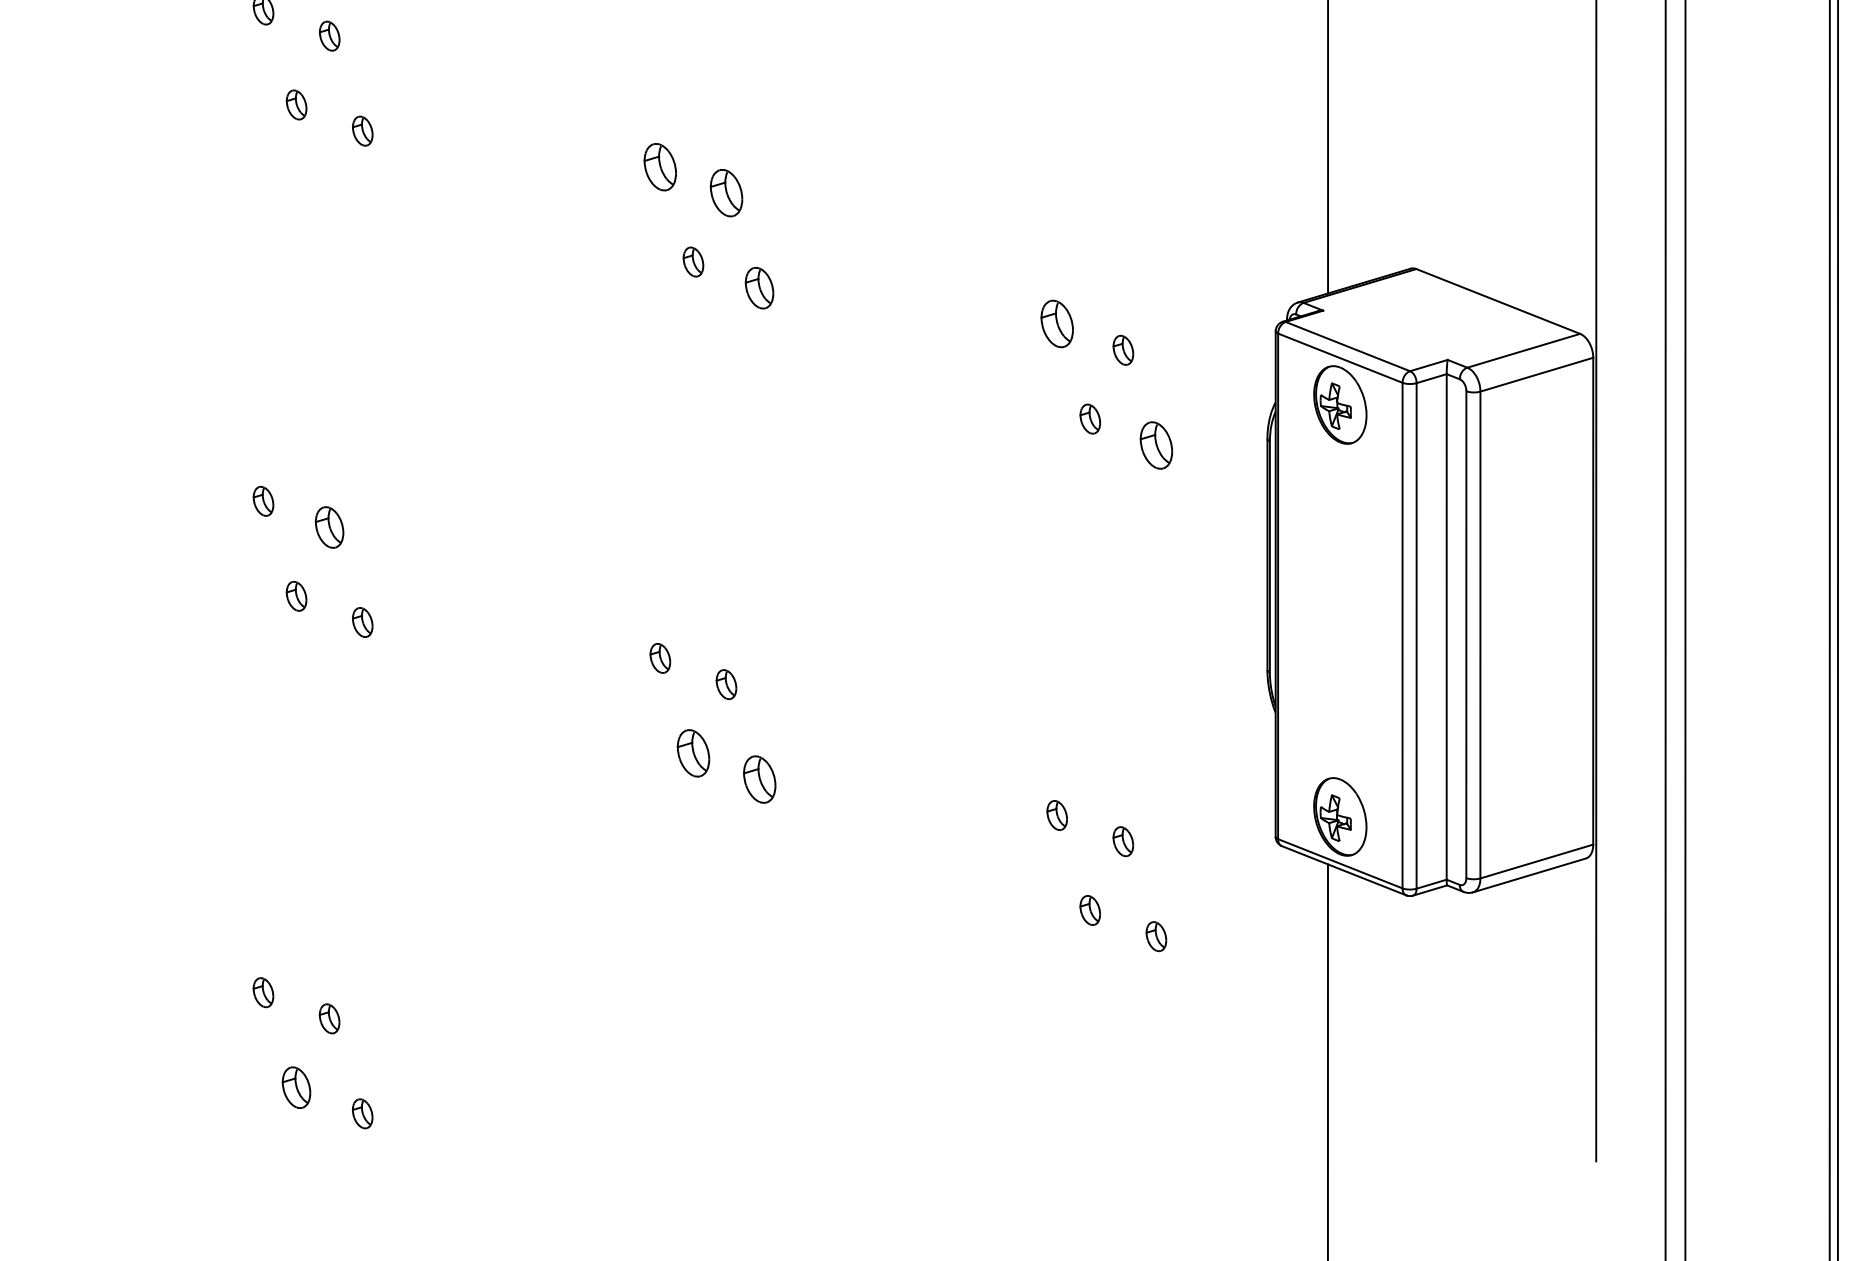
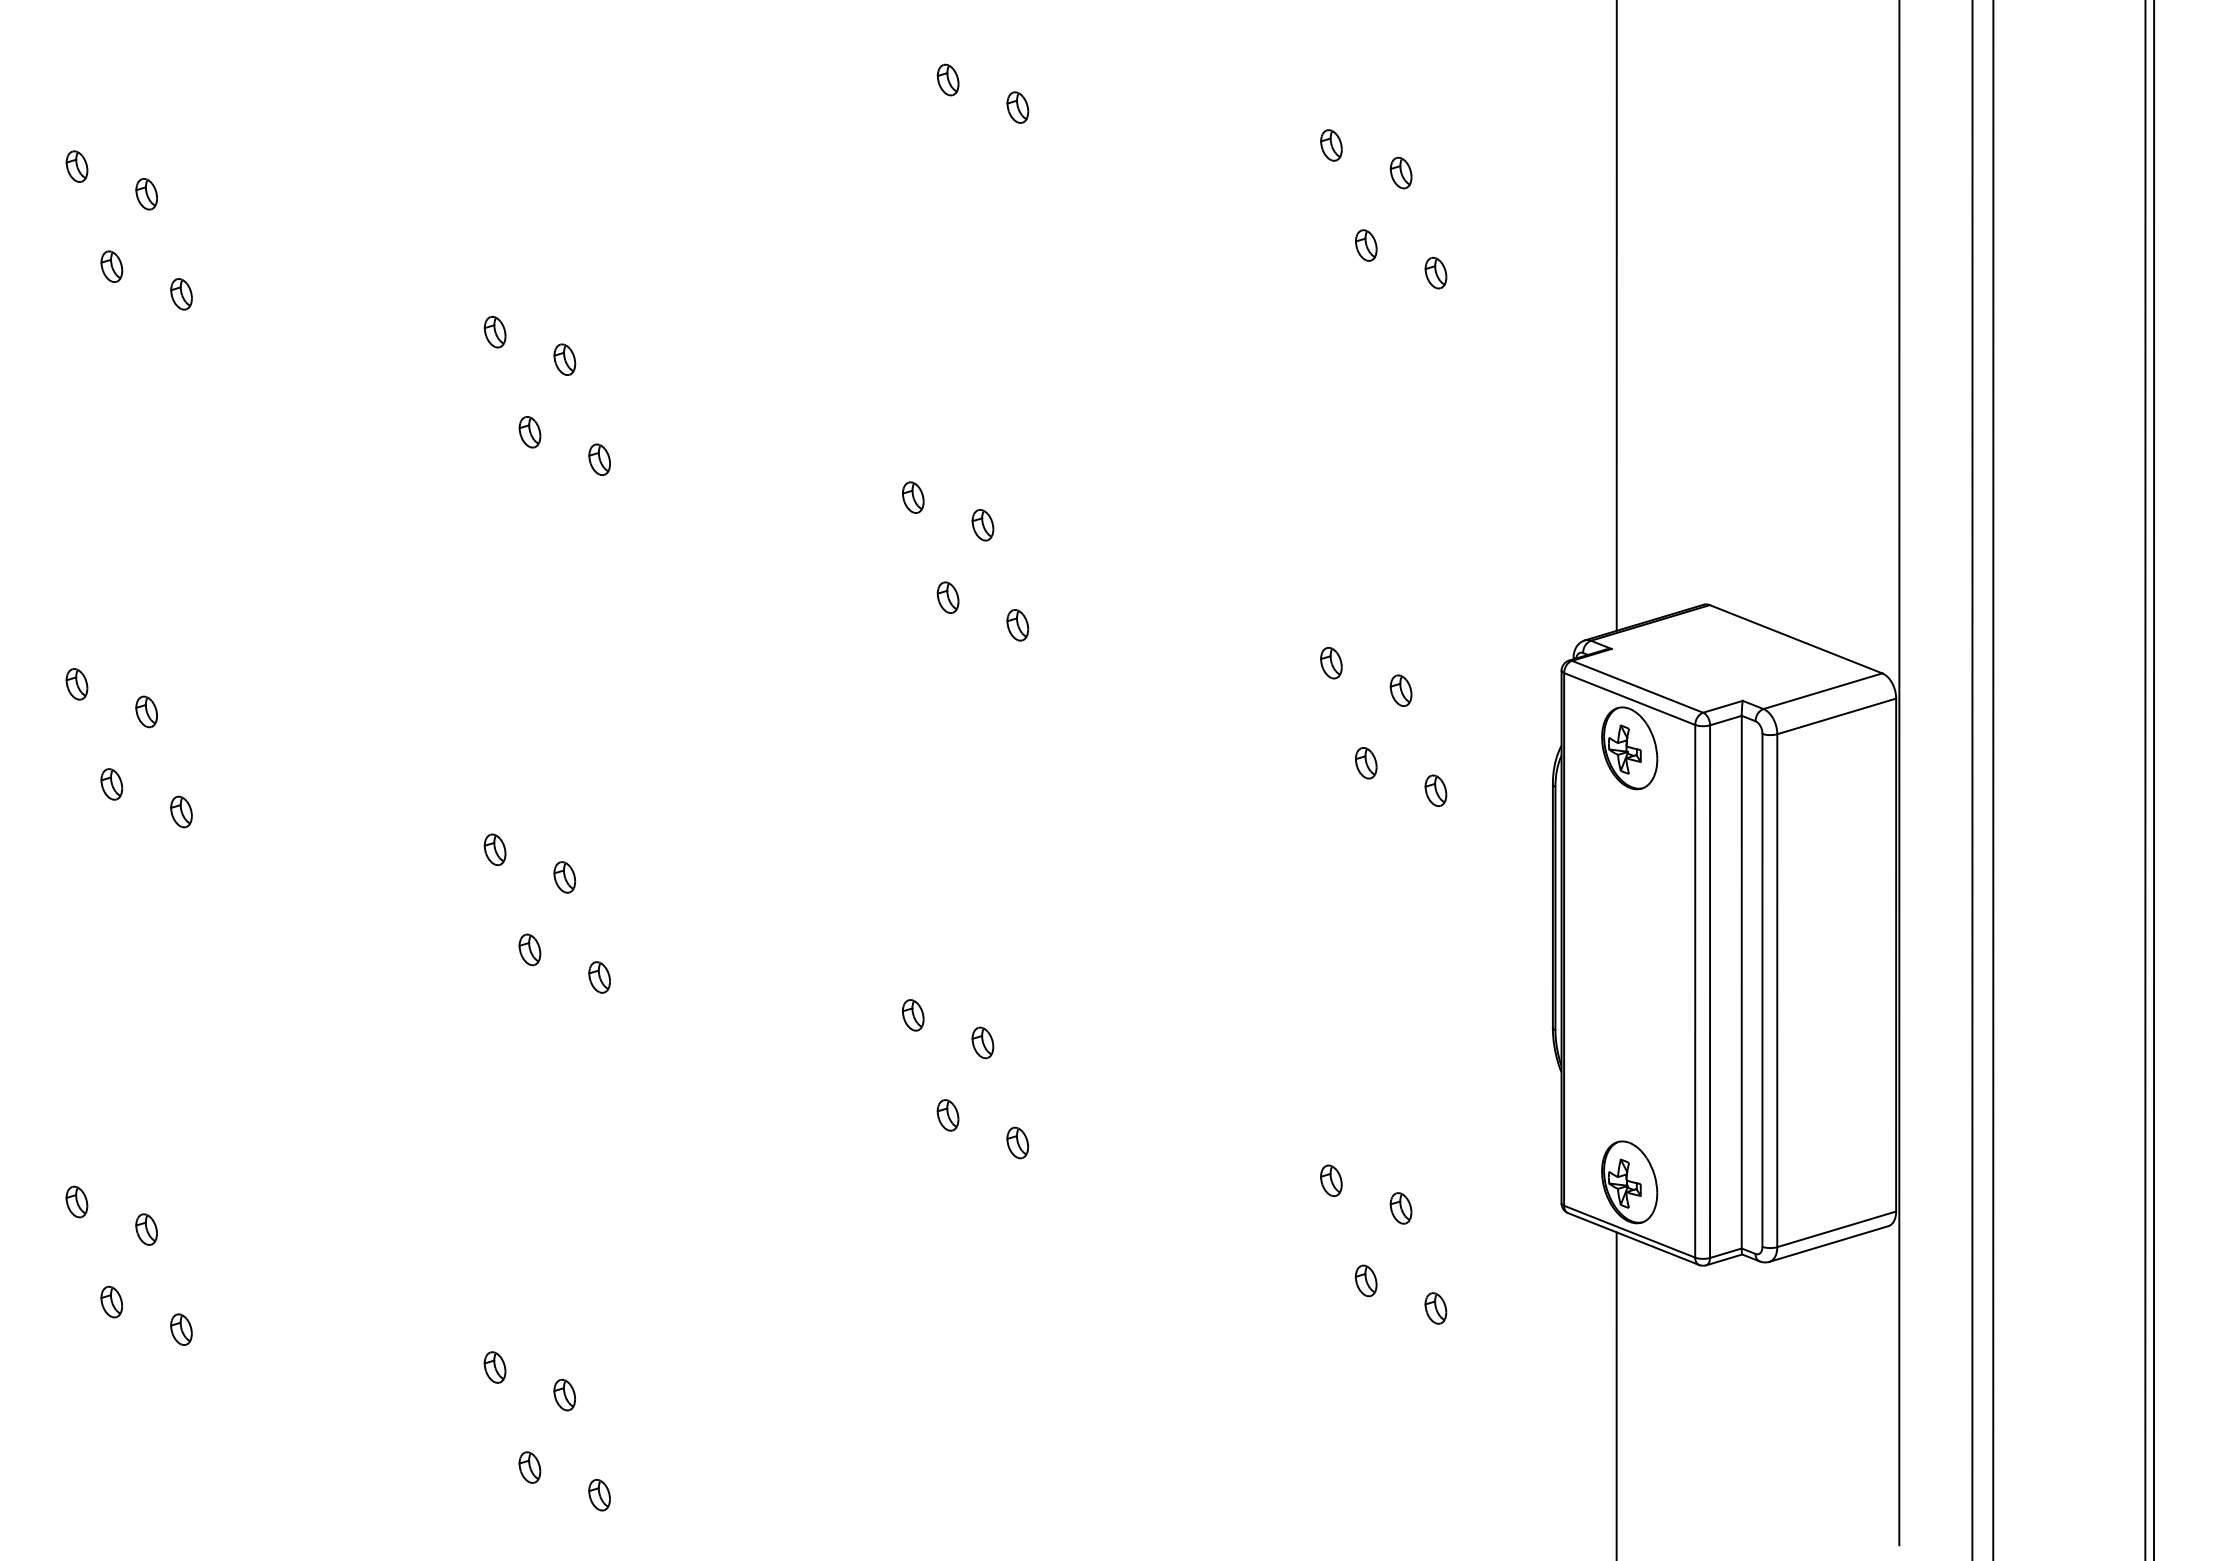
part: (660, 166) -> (913, 497), size x0.62
part: (726, 193) -> (982, 525), size x0.62
part: (759, 288) -> (1017, 625), size x0.71
part: (1057, 324) -> (1331, 663), size x0.62
part: (1156, 445) -> (1435, 790), size x0.62
part: (329, 527) -> (564, 877), size x0.71
part: (692, 753) -> (947, 1115), size x0.62
part: (759, 779) -> (1017, 1142), size x0.62
part: (296, 1087) -> (529, 1467), size x0.71

